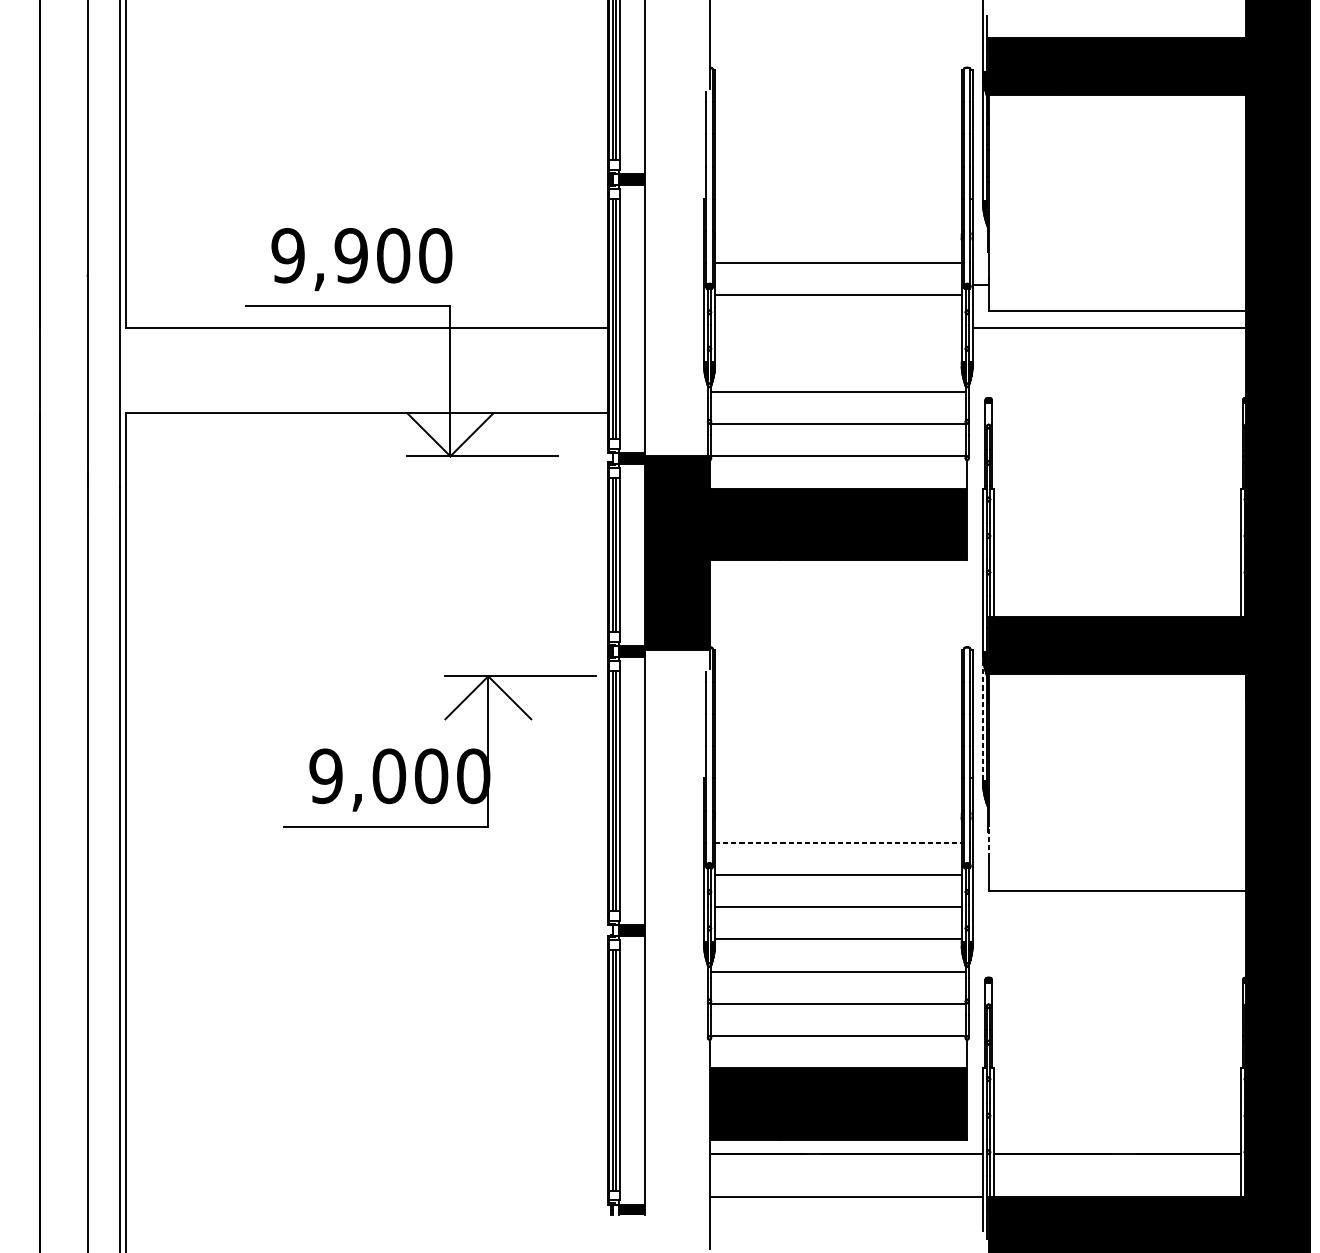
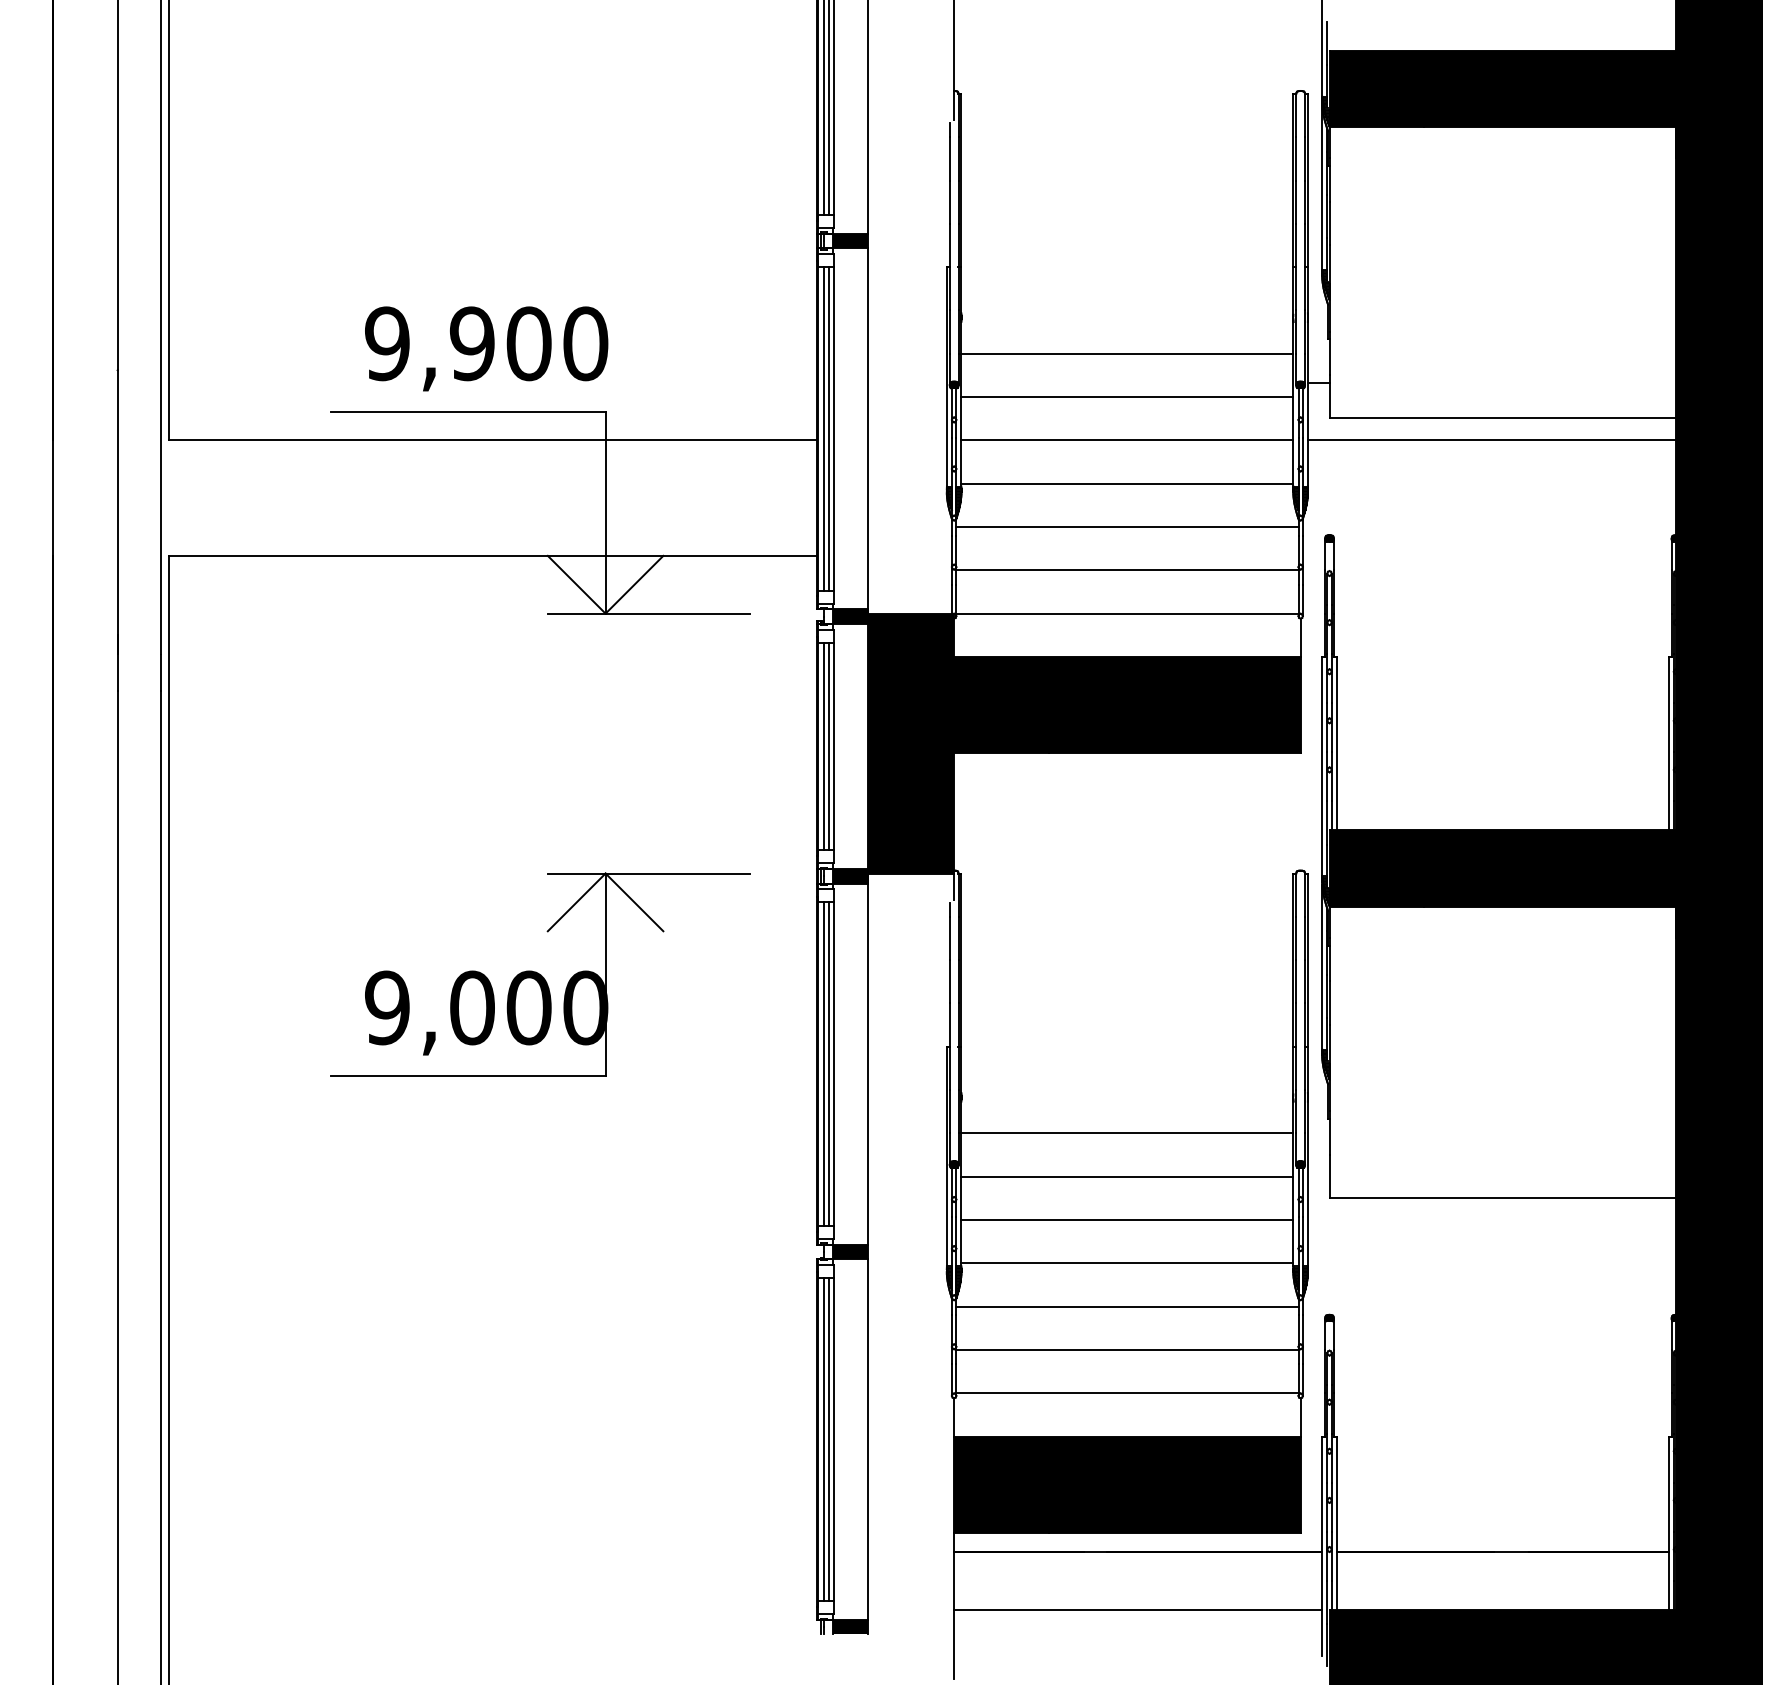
line: (838, 327) -> (1127, 440), added
line: (838, 359) -> (1127, 483), added
line: (983, 718) -> (1322, 966), dashed -> solid
part: (439, 751) -> (540, 974), moved
line: (838, 842) -> (1127, 1133), dashed -> solid
line: (988, 842) -> (1329, 1133), dashed -> solid

